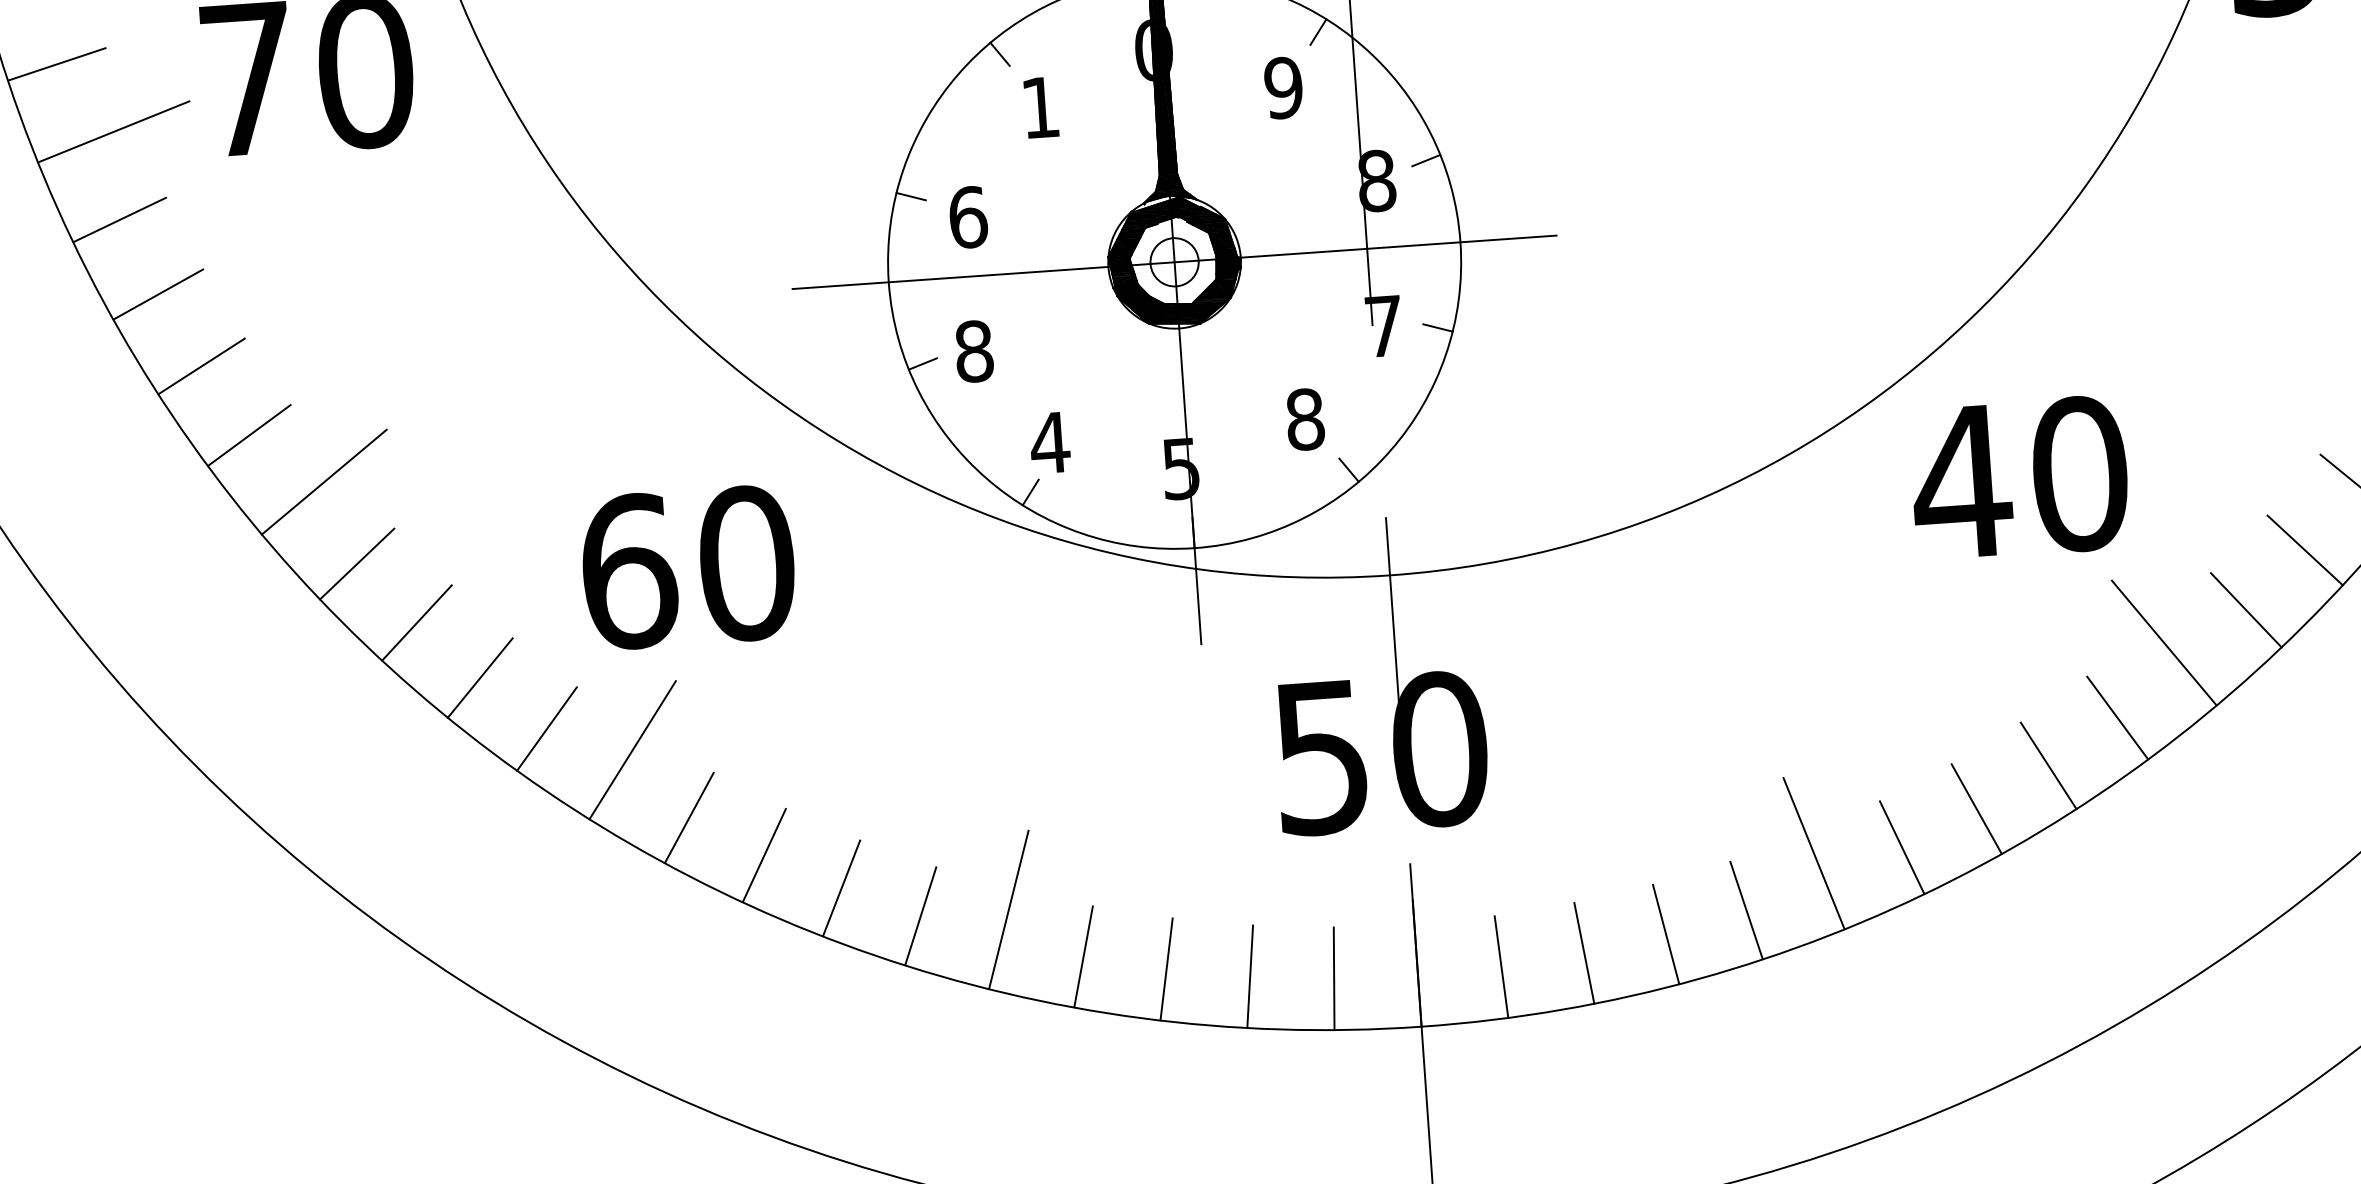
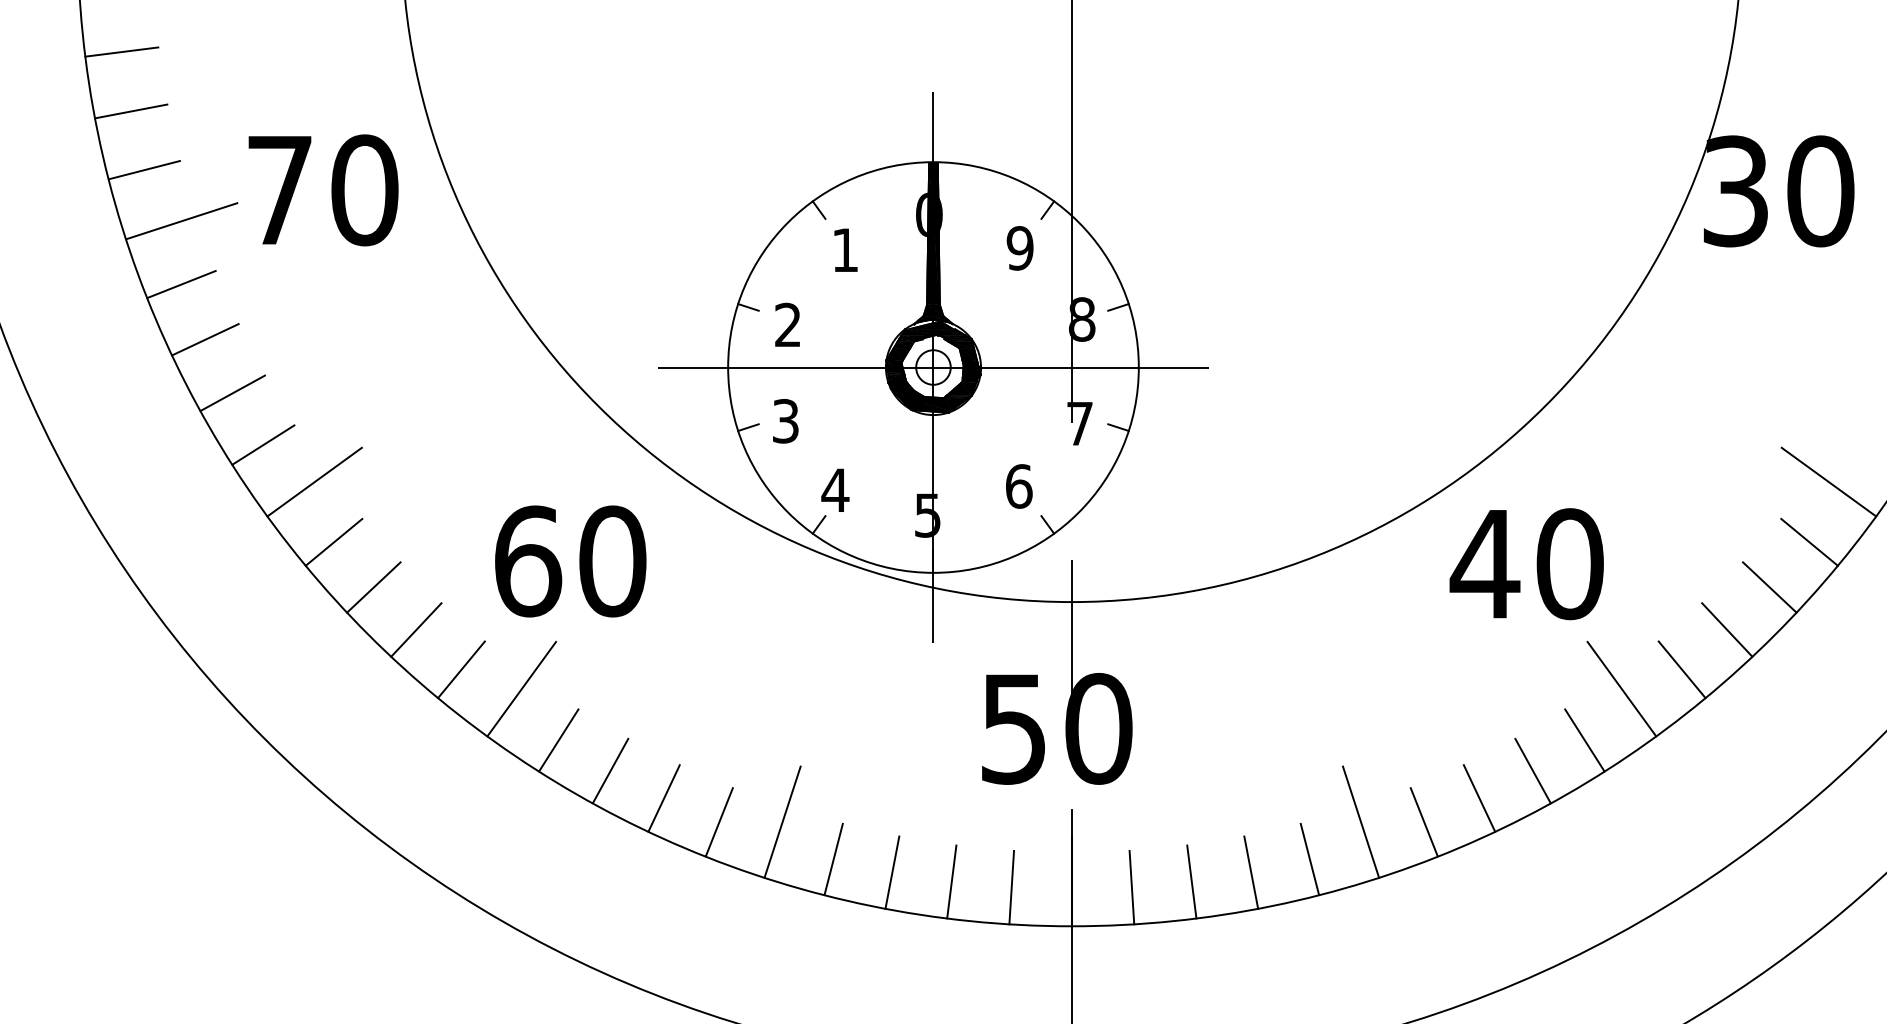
text: (968, 216) -> (788, 324), 6 -> 2
text: (973, 351) -> (785, 421), 8 -> 3
text: (1304, 419) -> (1018, 486), 8 -> 6

